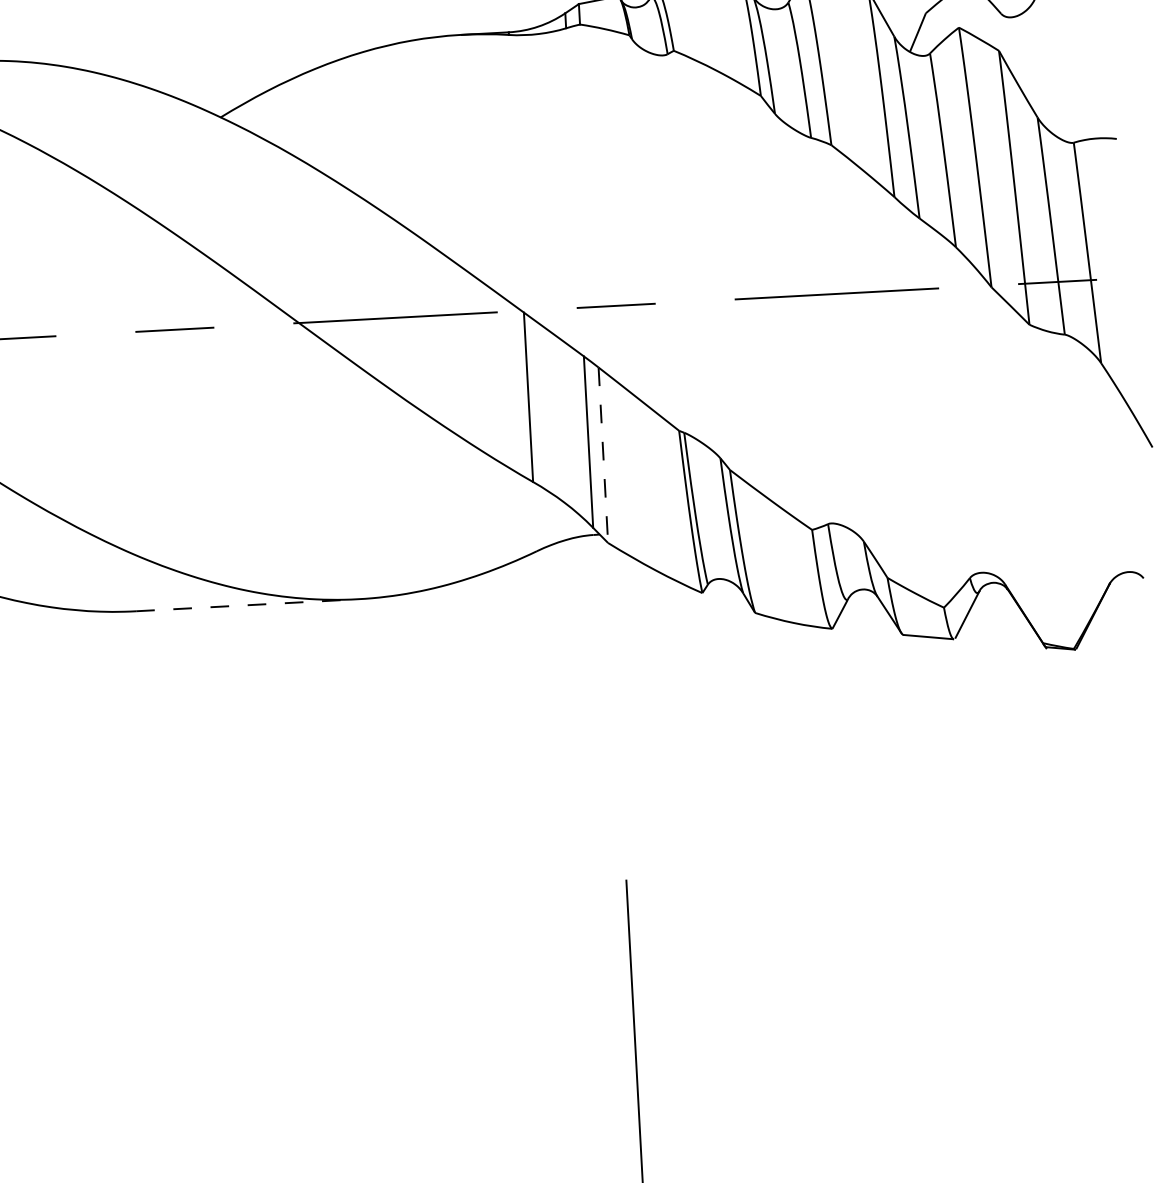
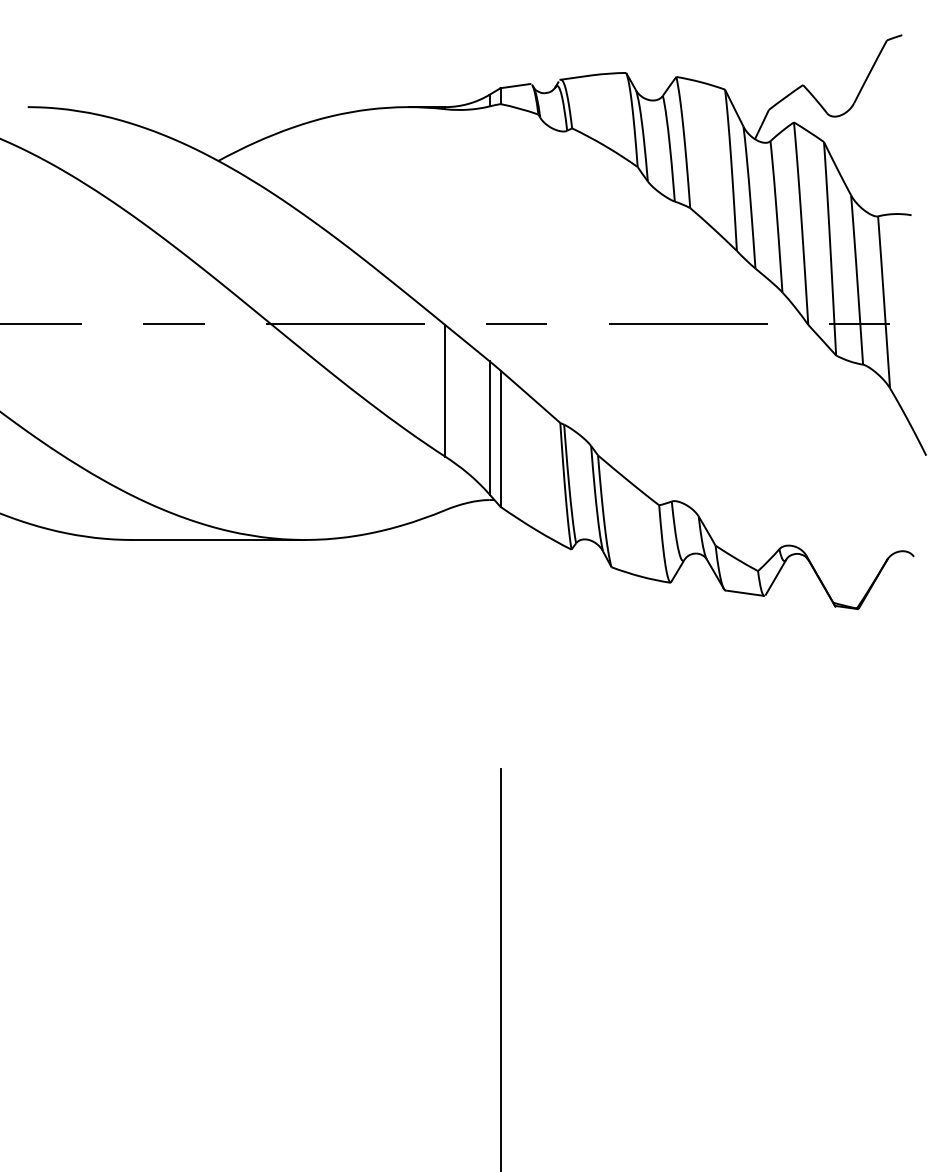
line: (603, 456) -> (500, 439), dashed -> solid
line: (248, 604) -> (219, 539), dashed -> solid

